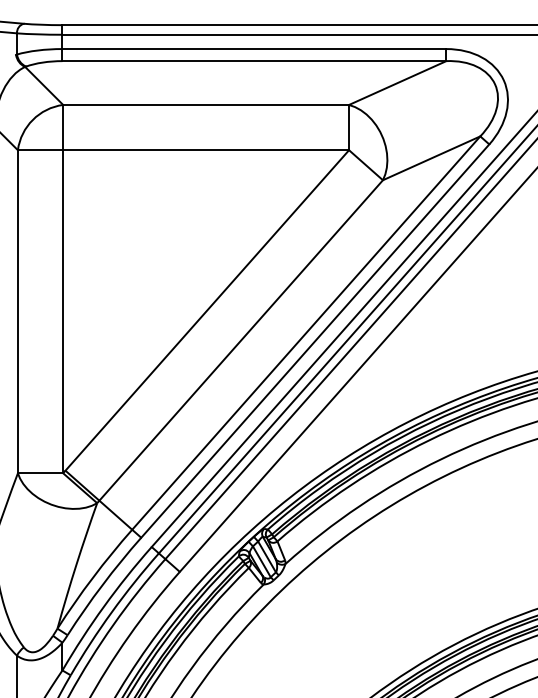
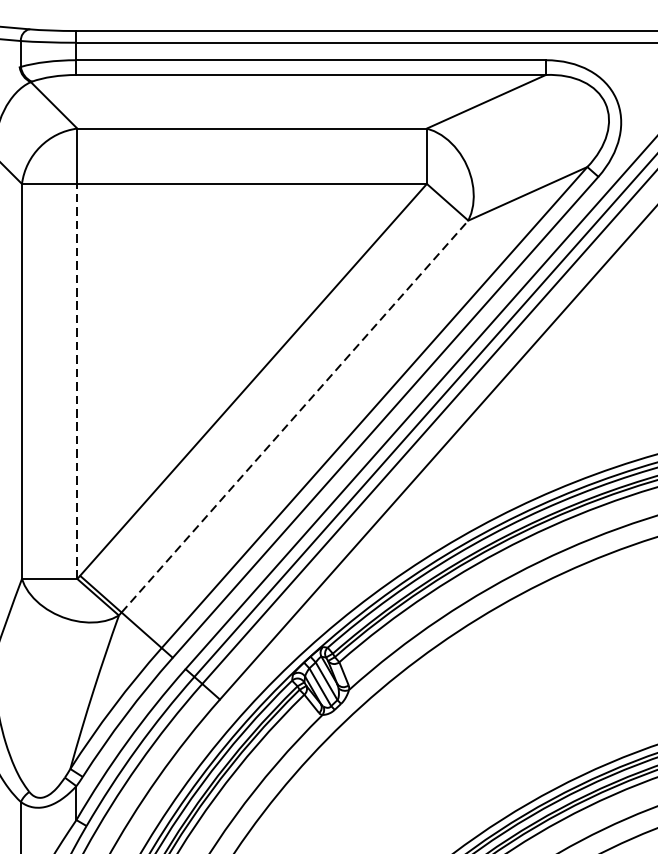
line: (63, 311) -> (77, 381), solid -> dashed
line: (241, 340) -> (295, 416), solid -> dashed

